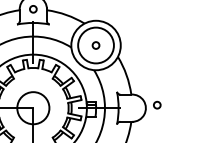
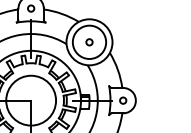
circle: (157, 104) -> (123, 100), moved
circle: (33, 107) -> (31, 100), size x1.67

